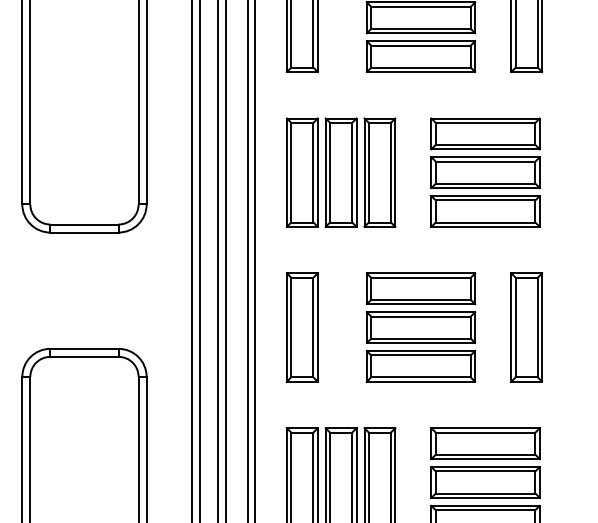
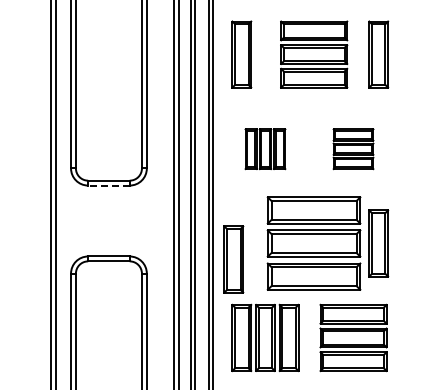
part: (341, 173) -> (265, 149), size x0.6
part: (485, 173) -> (353, 149), size x0.6
line: (83, 232) -> (108, 185), solid -> dashed
part: (301, 327) -> (233, 259), moved
part: (421, 327) -> (314, 243), size x1.4

